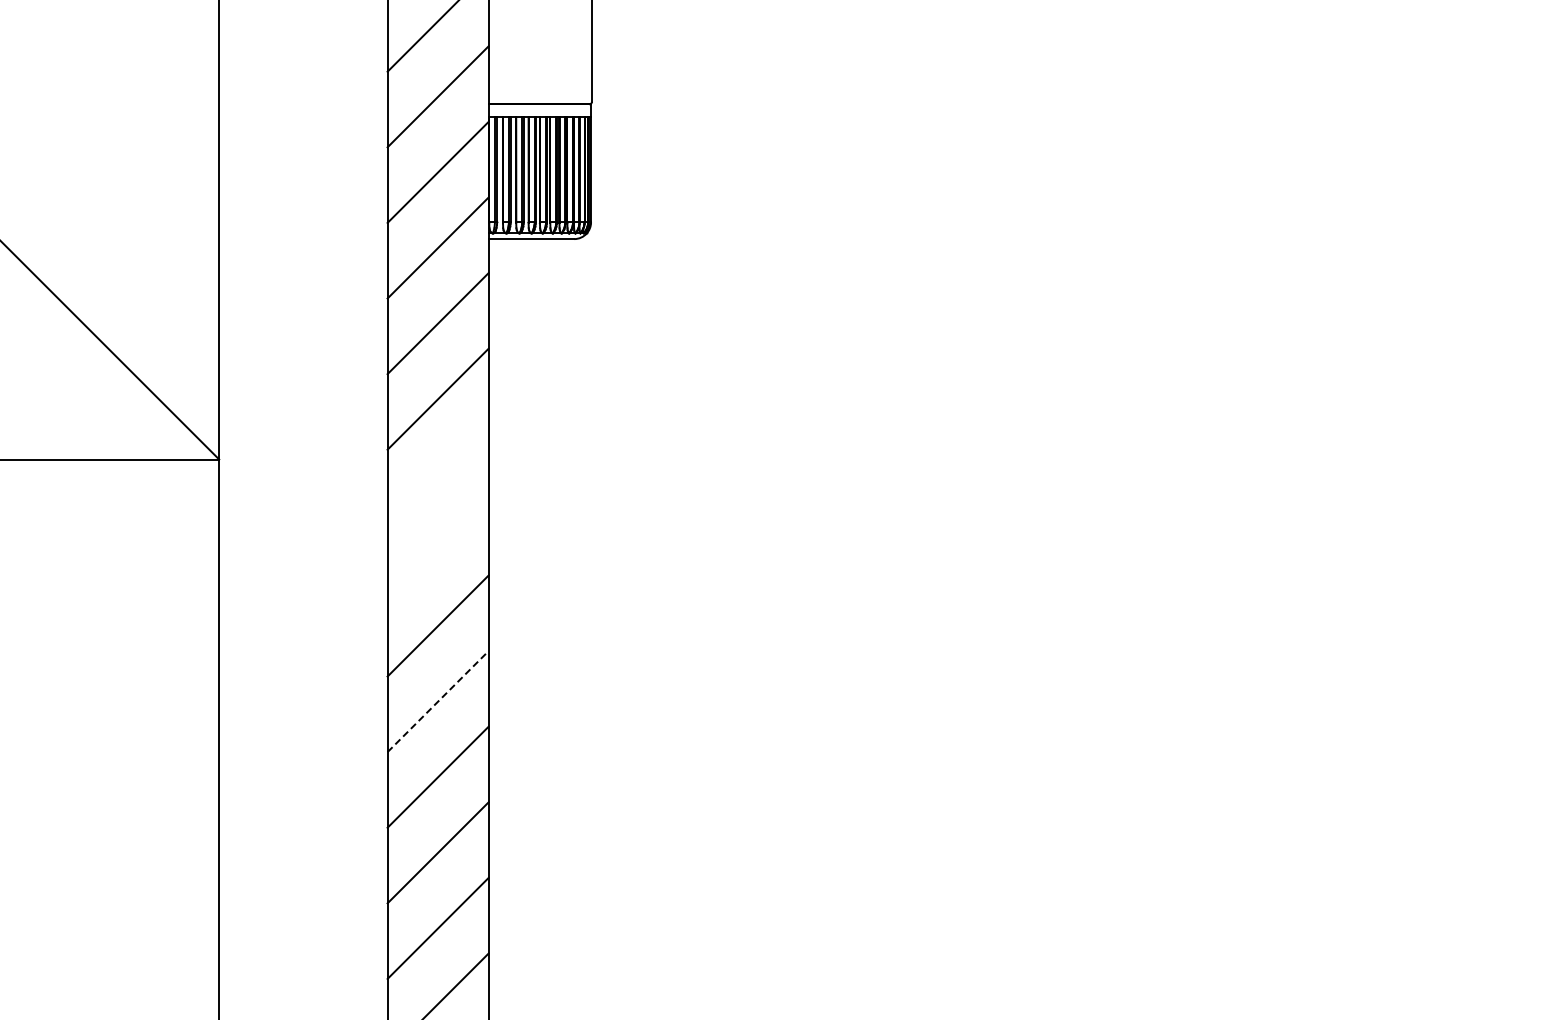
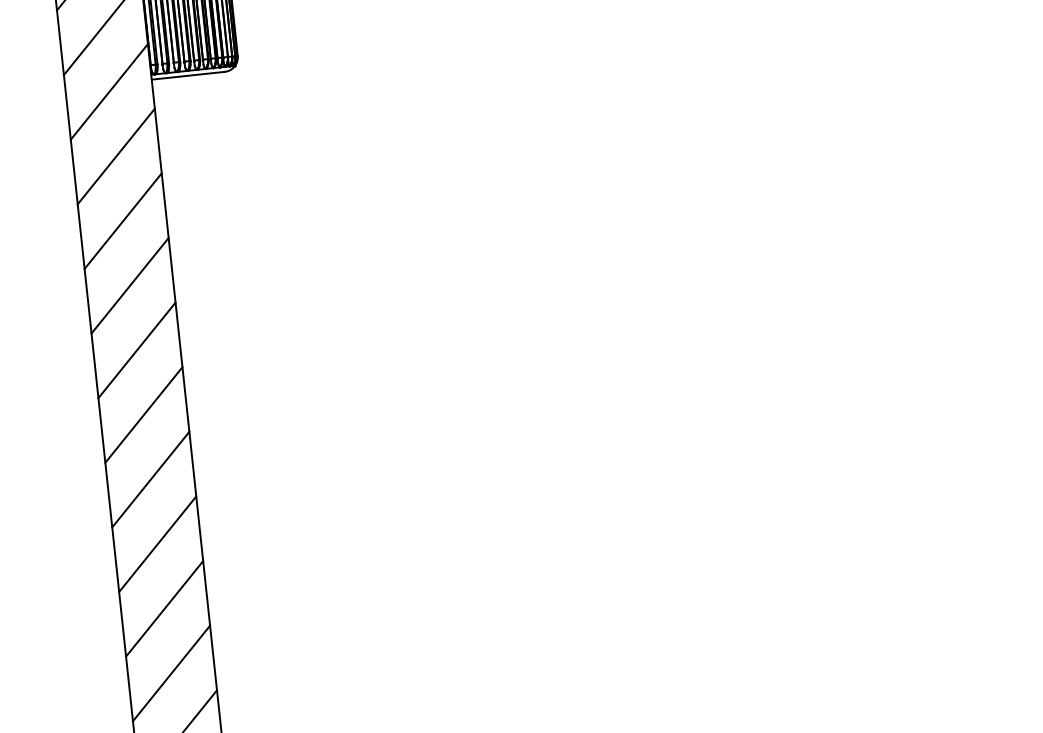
line: (437, 474) -> (129, 285), added
line: (437, 549) -> (136, 349), added
line: (438, 701) -> (151, 479), dashed -> solid

